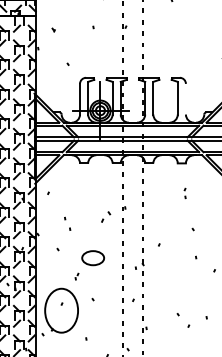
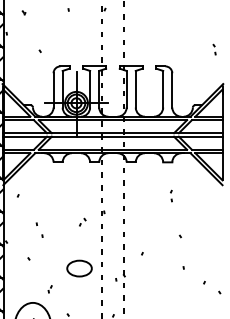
line: (185, 98) -> (171, 89), added
part: (105, 216) -> (82, 221), size x0.62
part: (92, 258) -> (78, 268), moved

